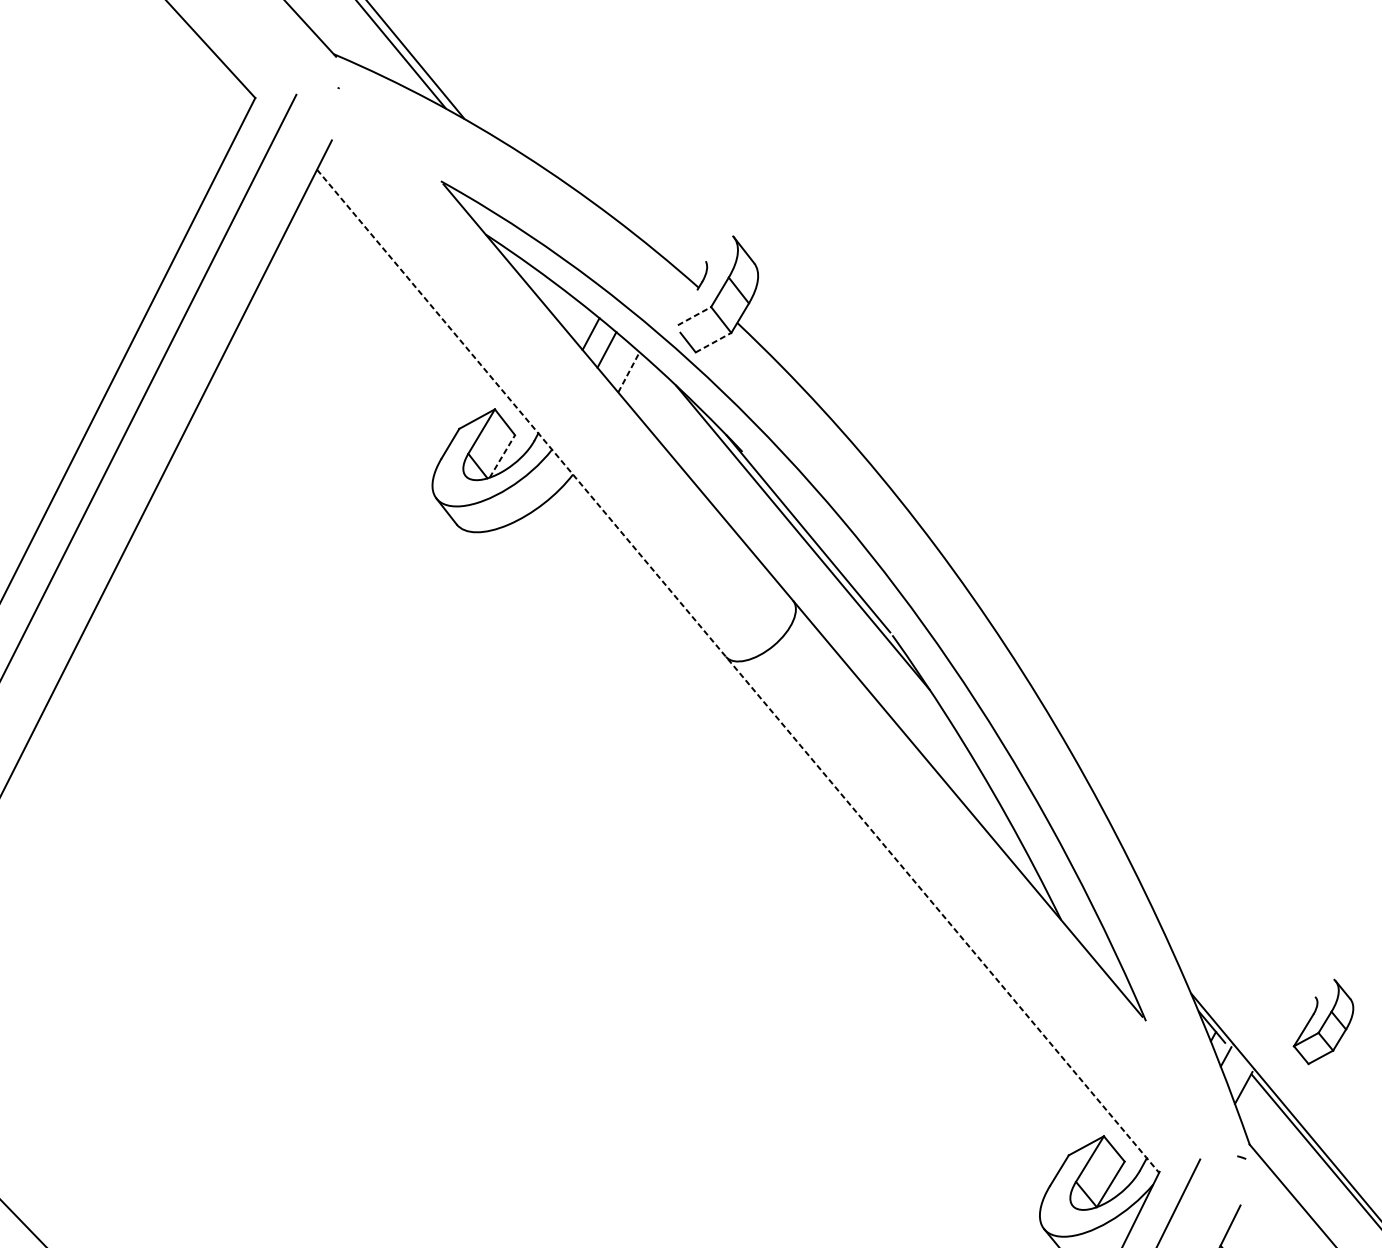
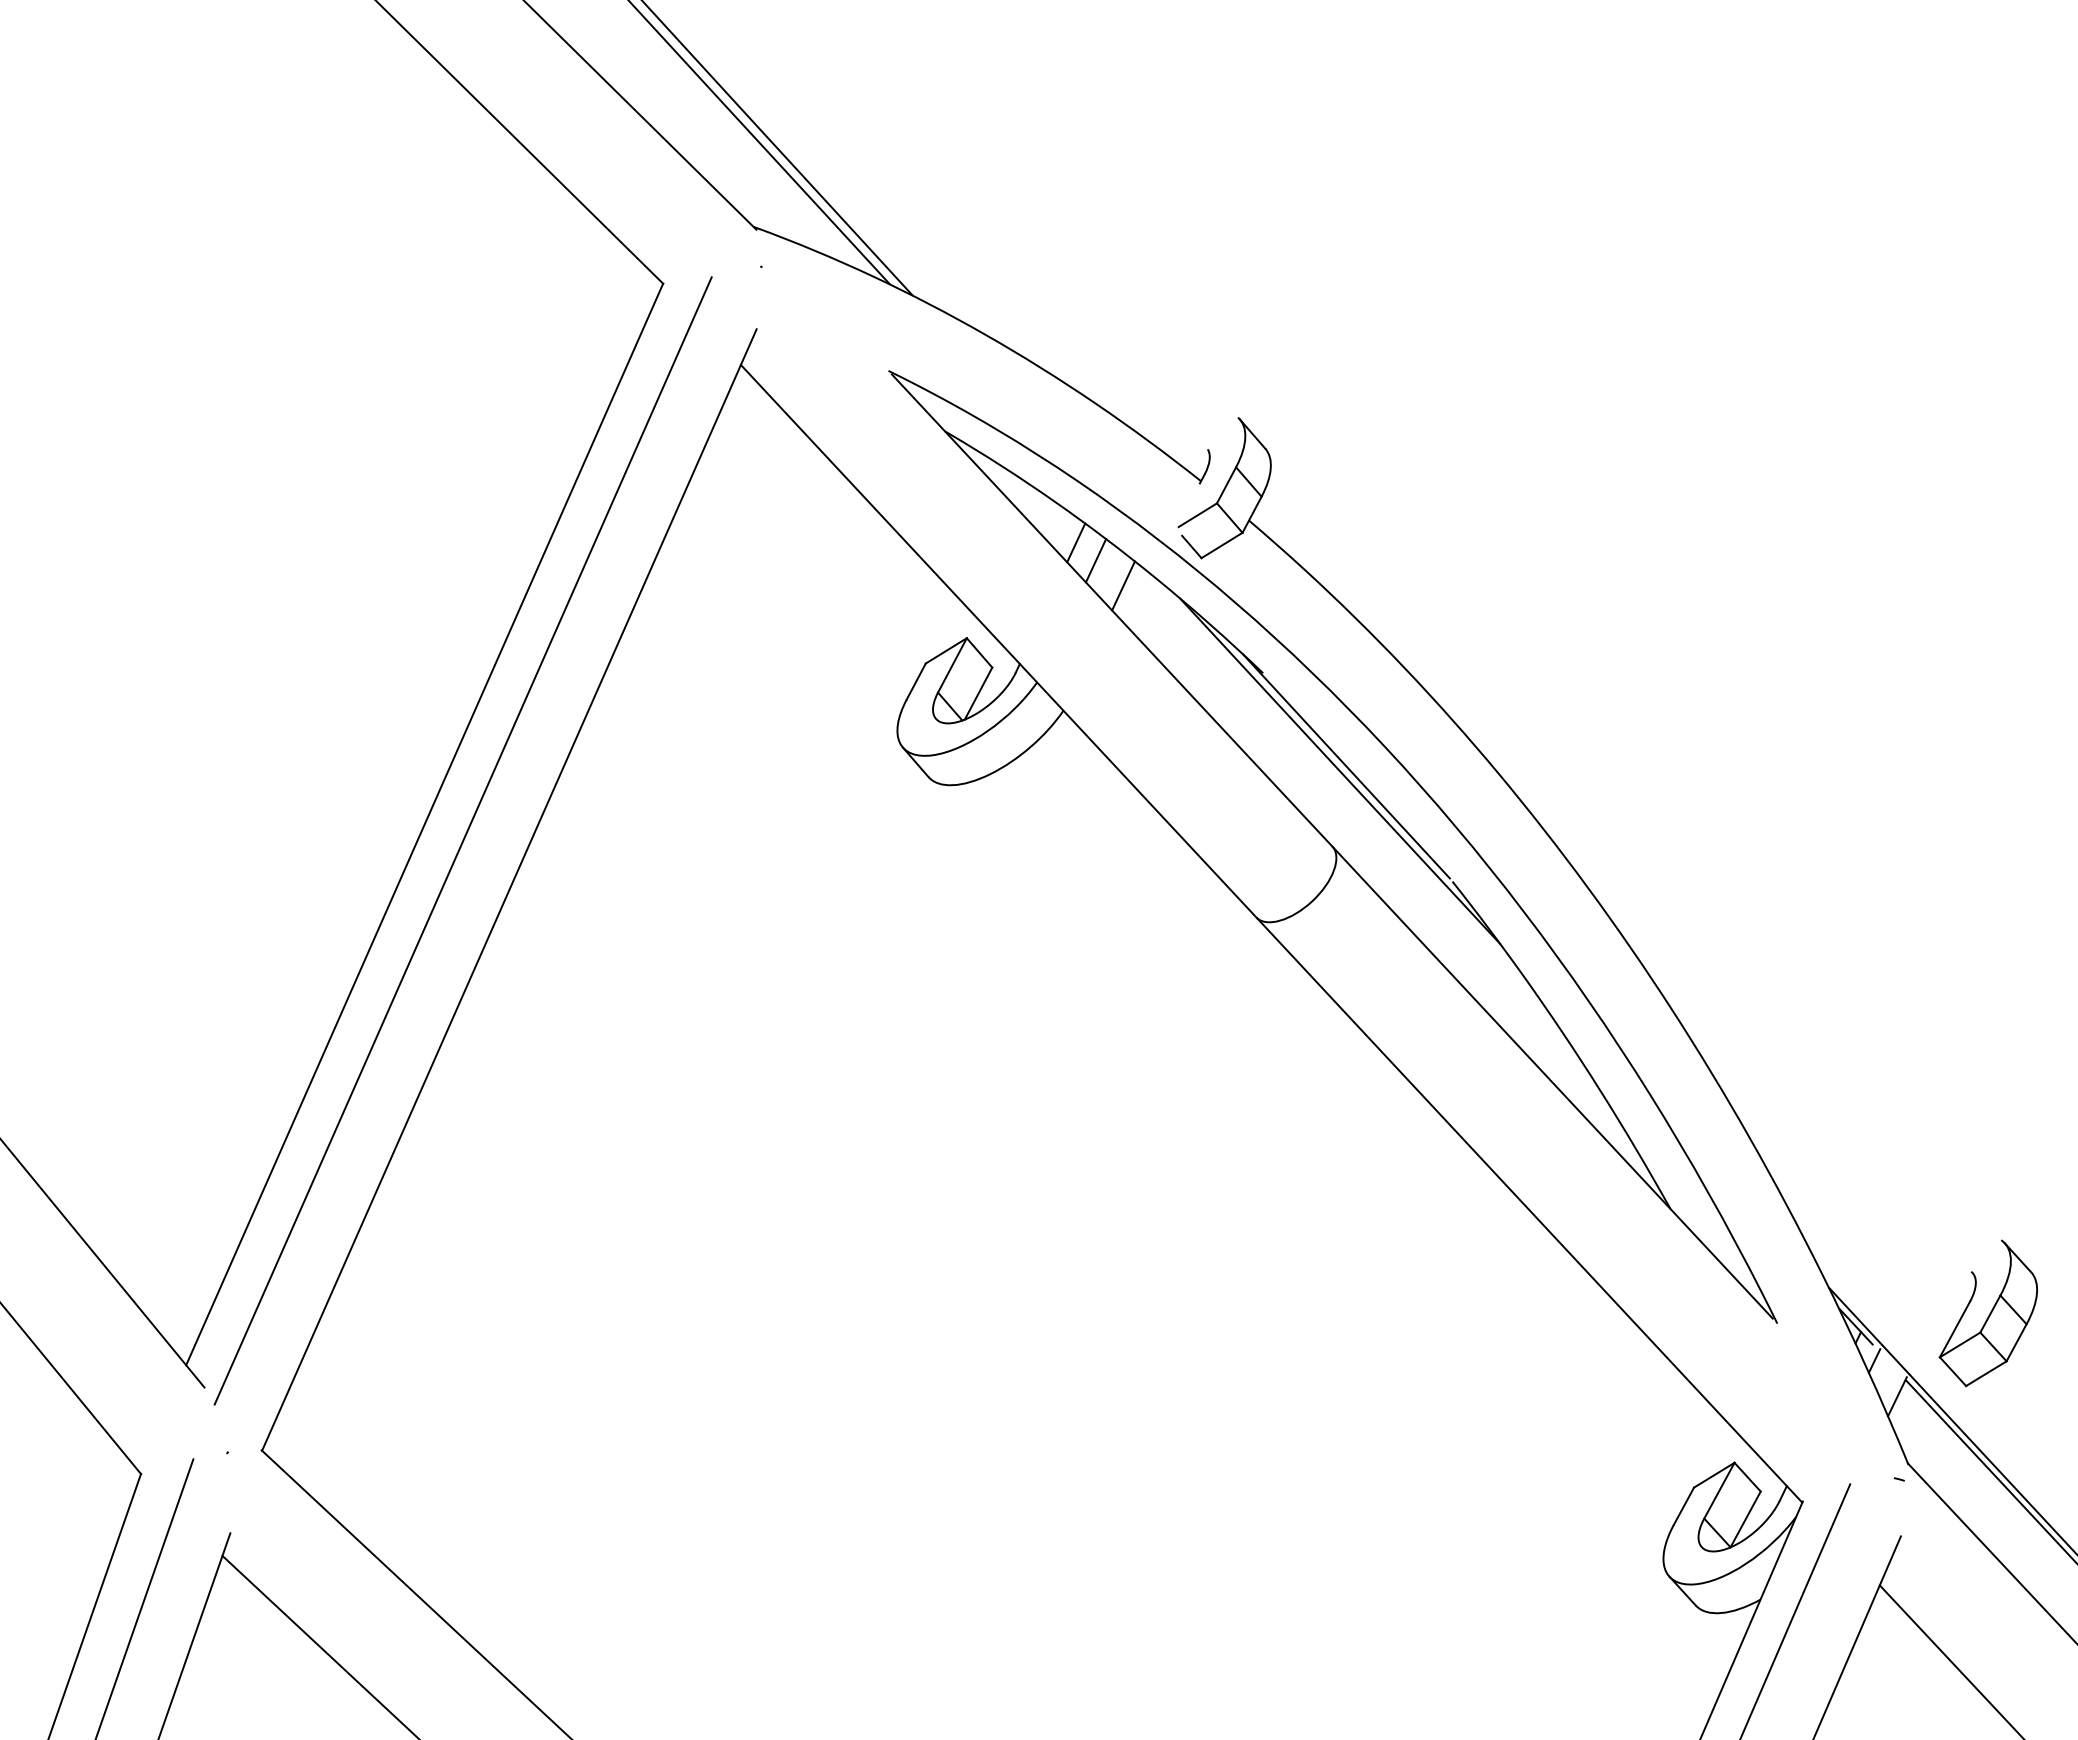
line: (694, 316) -> (1197, 515), dashed -> solid
line: (713, 342) -> (1222, 545), dashed -> solid
line: (628, 371) -> (1123, 585), dashed -> solid
line: (502, 456) -> (978, 693), dashed -> solid
line: (738, 671) -> (1271, 933), dashed -> solid
part: (1323, 1021) -> (1988, 1313), size x1.43

